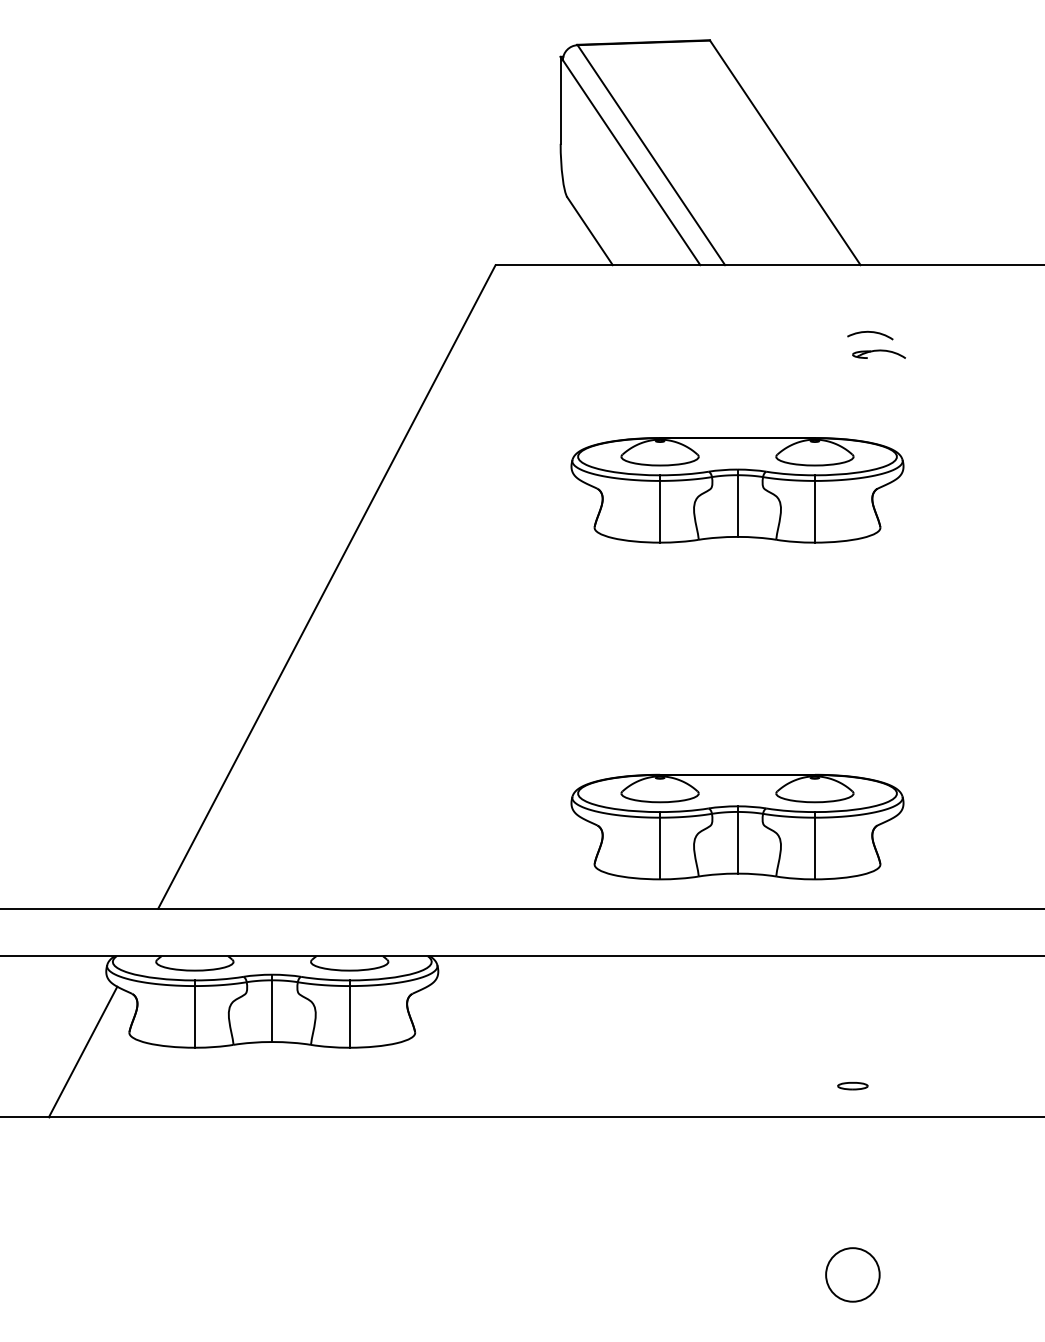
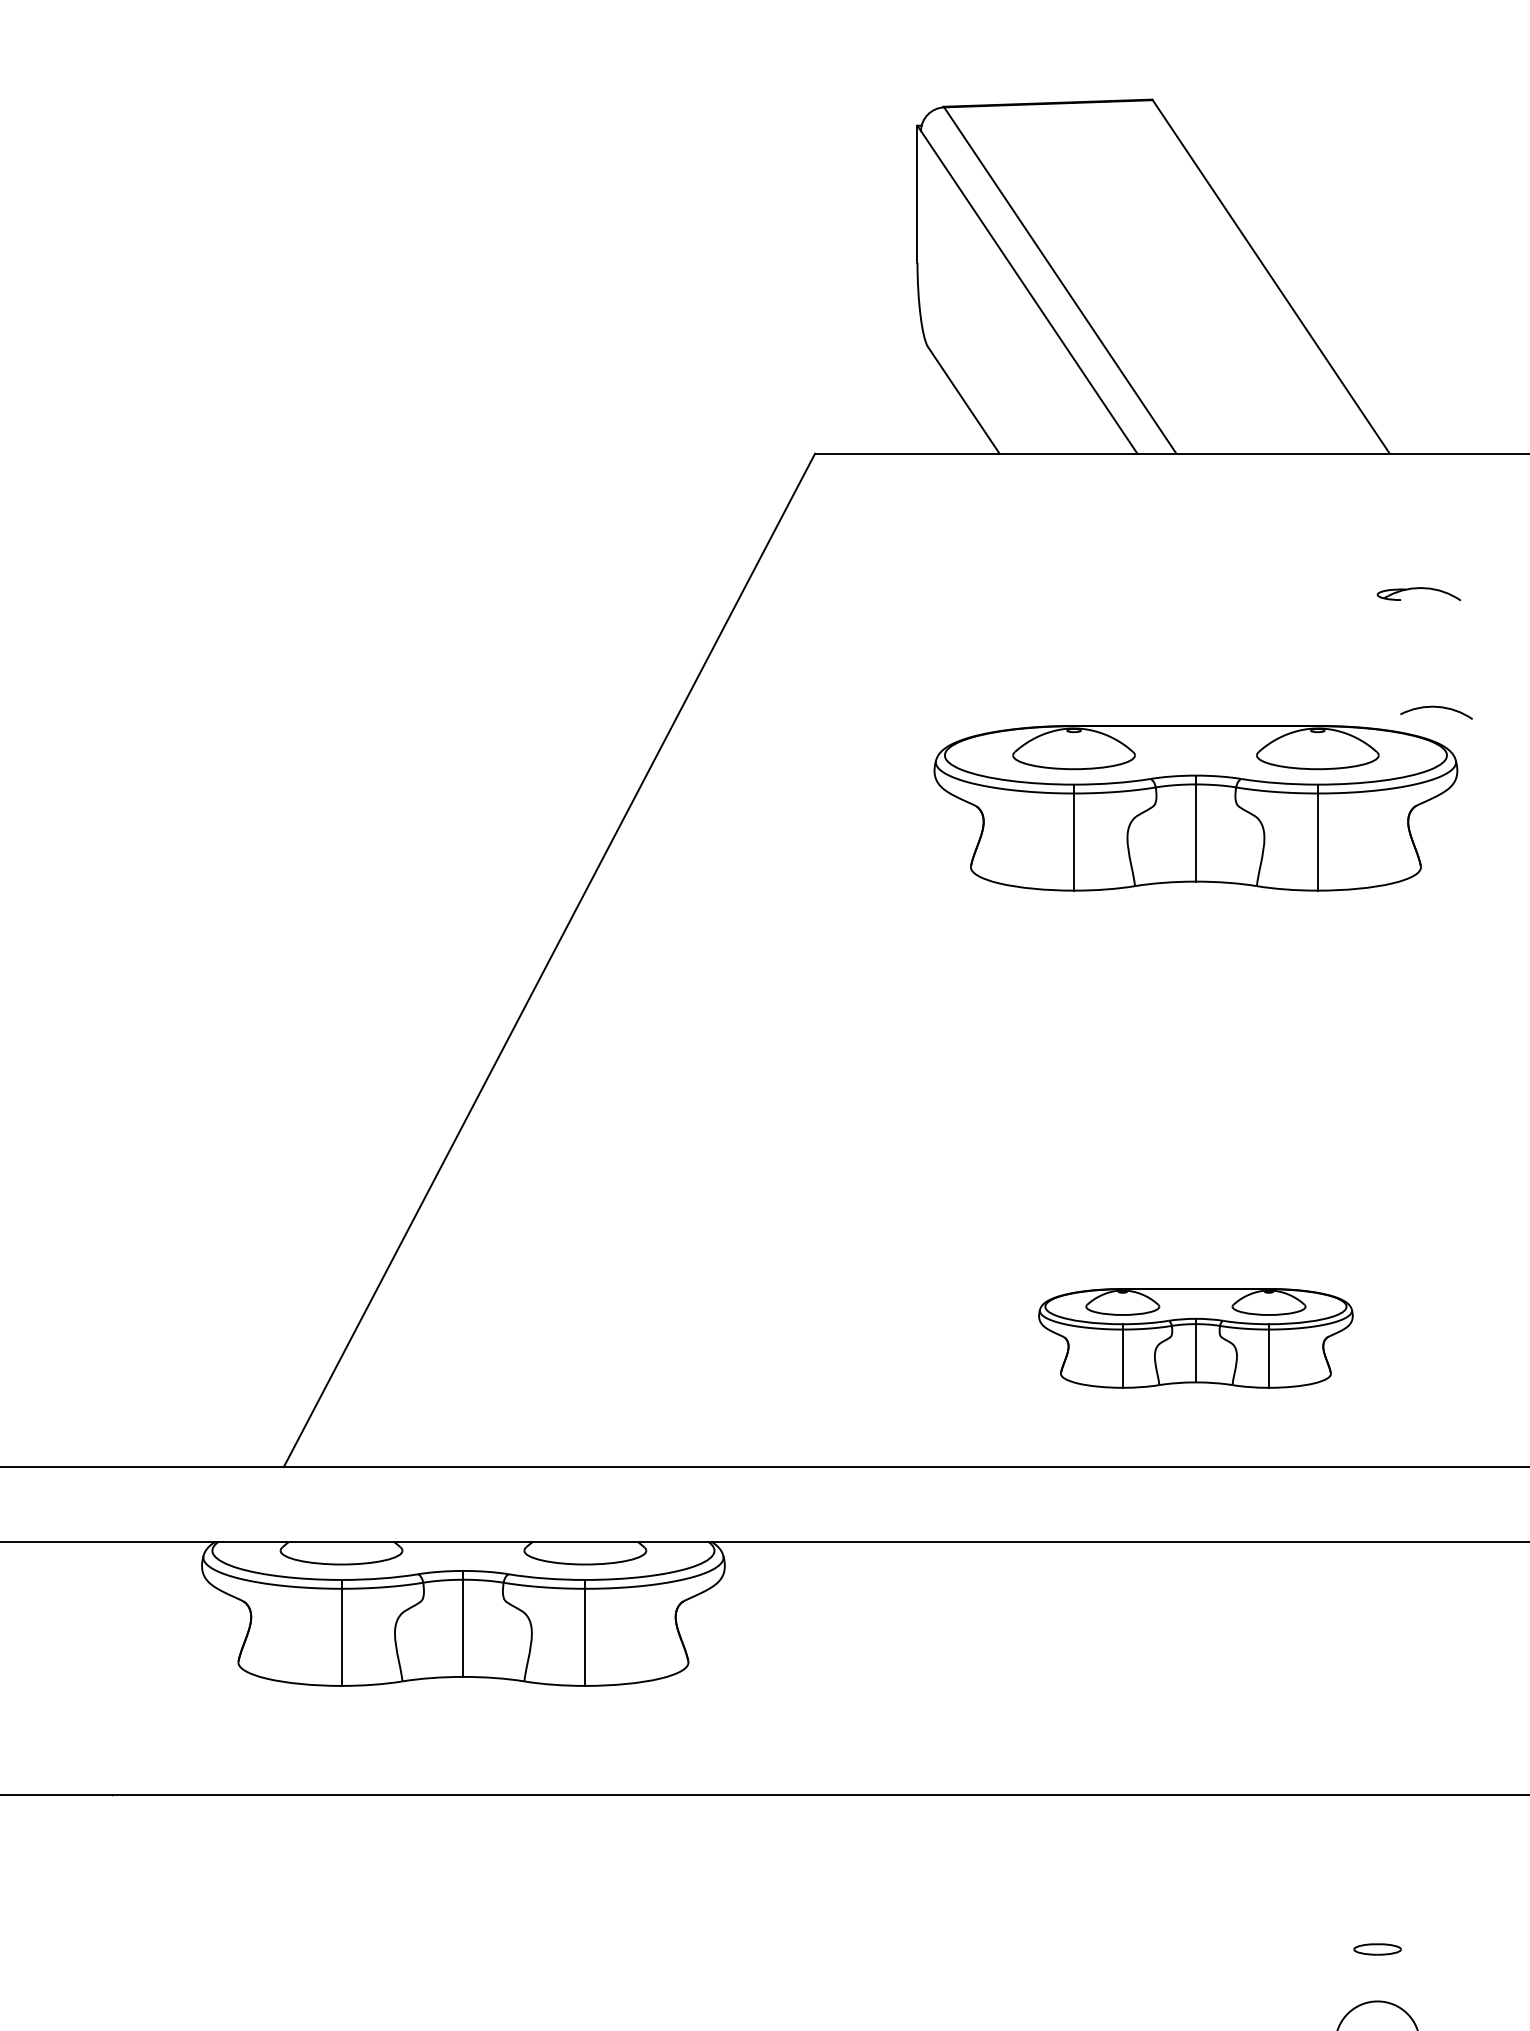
arc: (870, 332) -> (1436, 707), moved
part: (737, 826) -> (1195, 1337), size x0.6
line: (82, 1051) -> (164, 1691), removed
part: (852, 1086) -> (1376, 1950), moved

